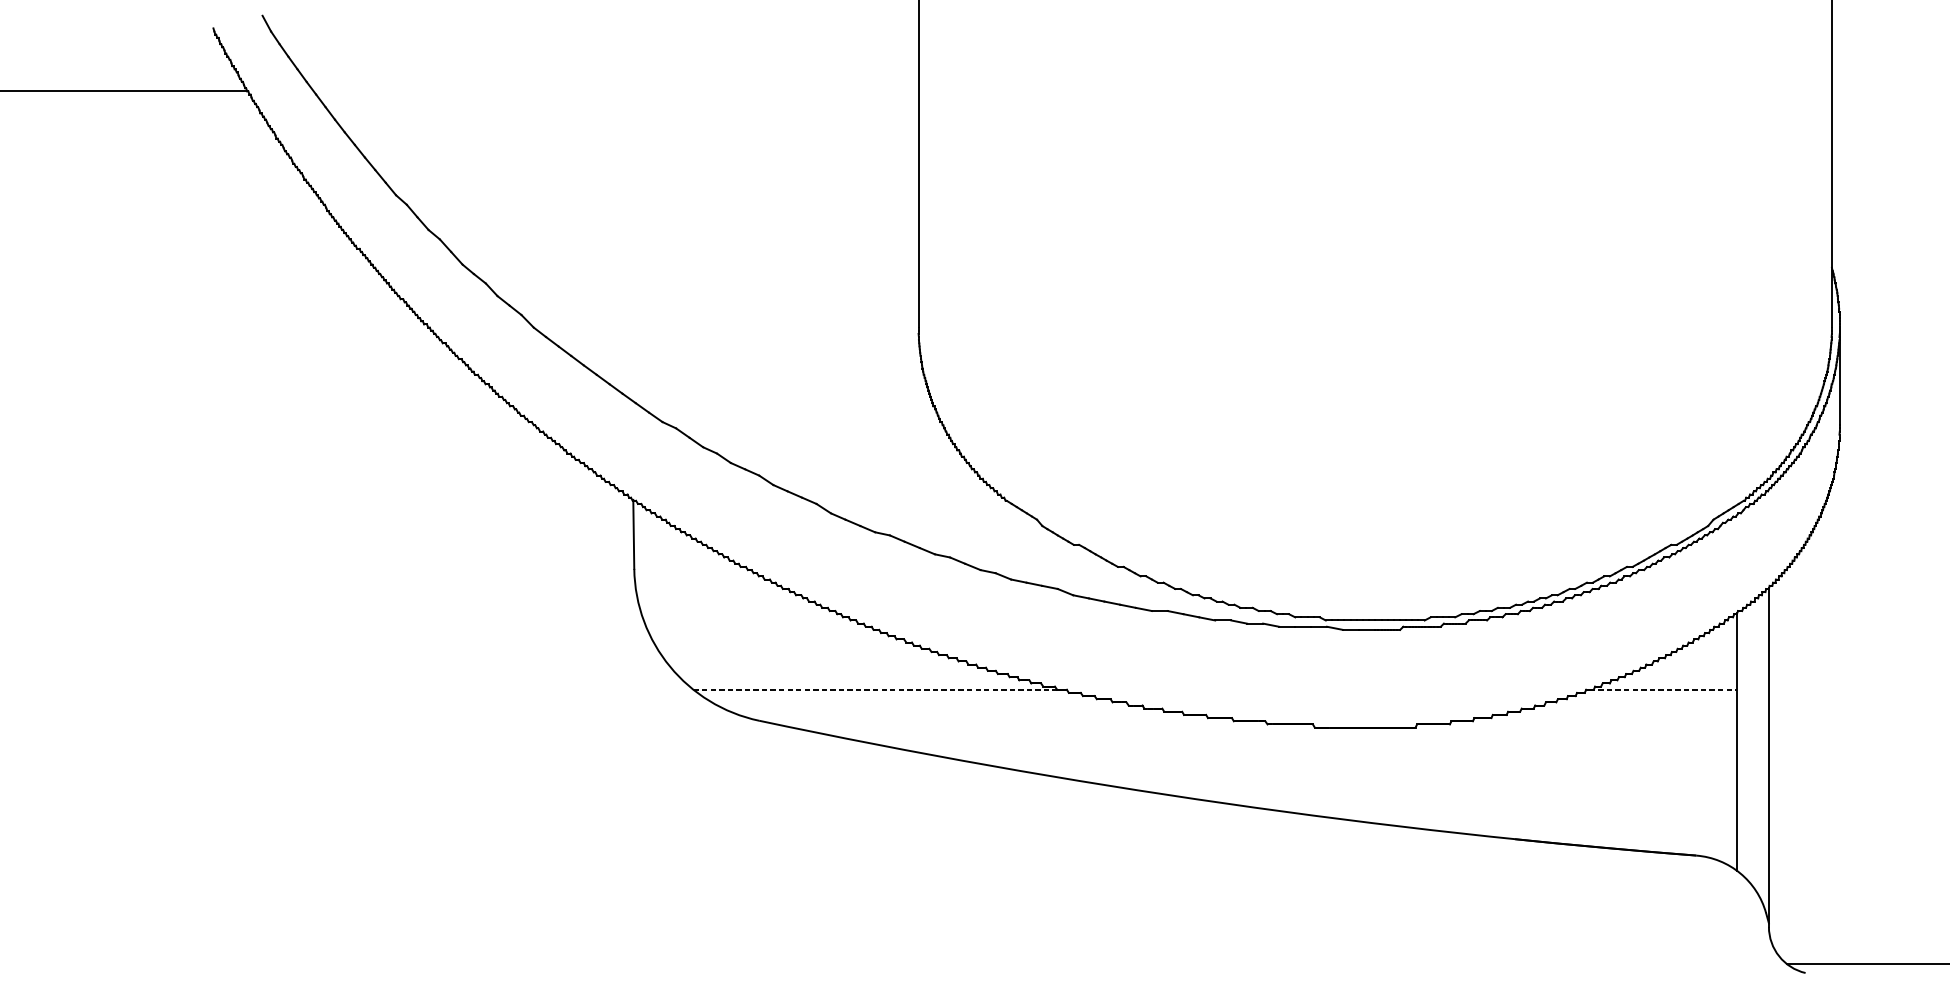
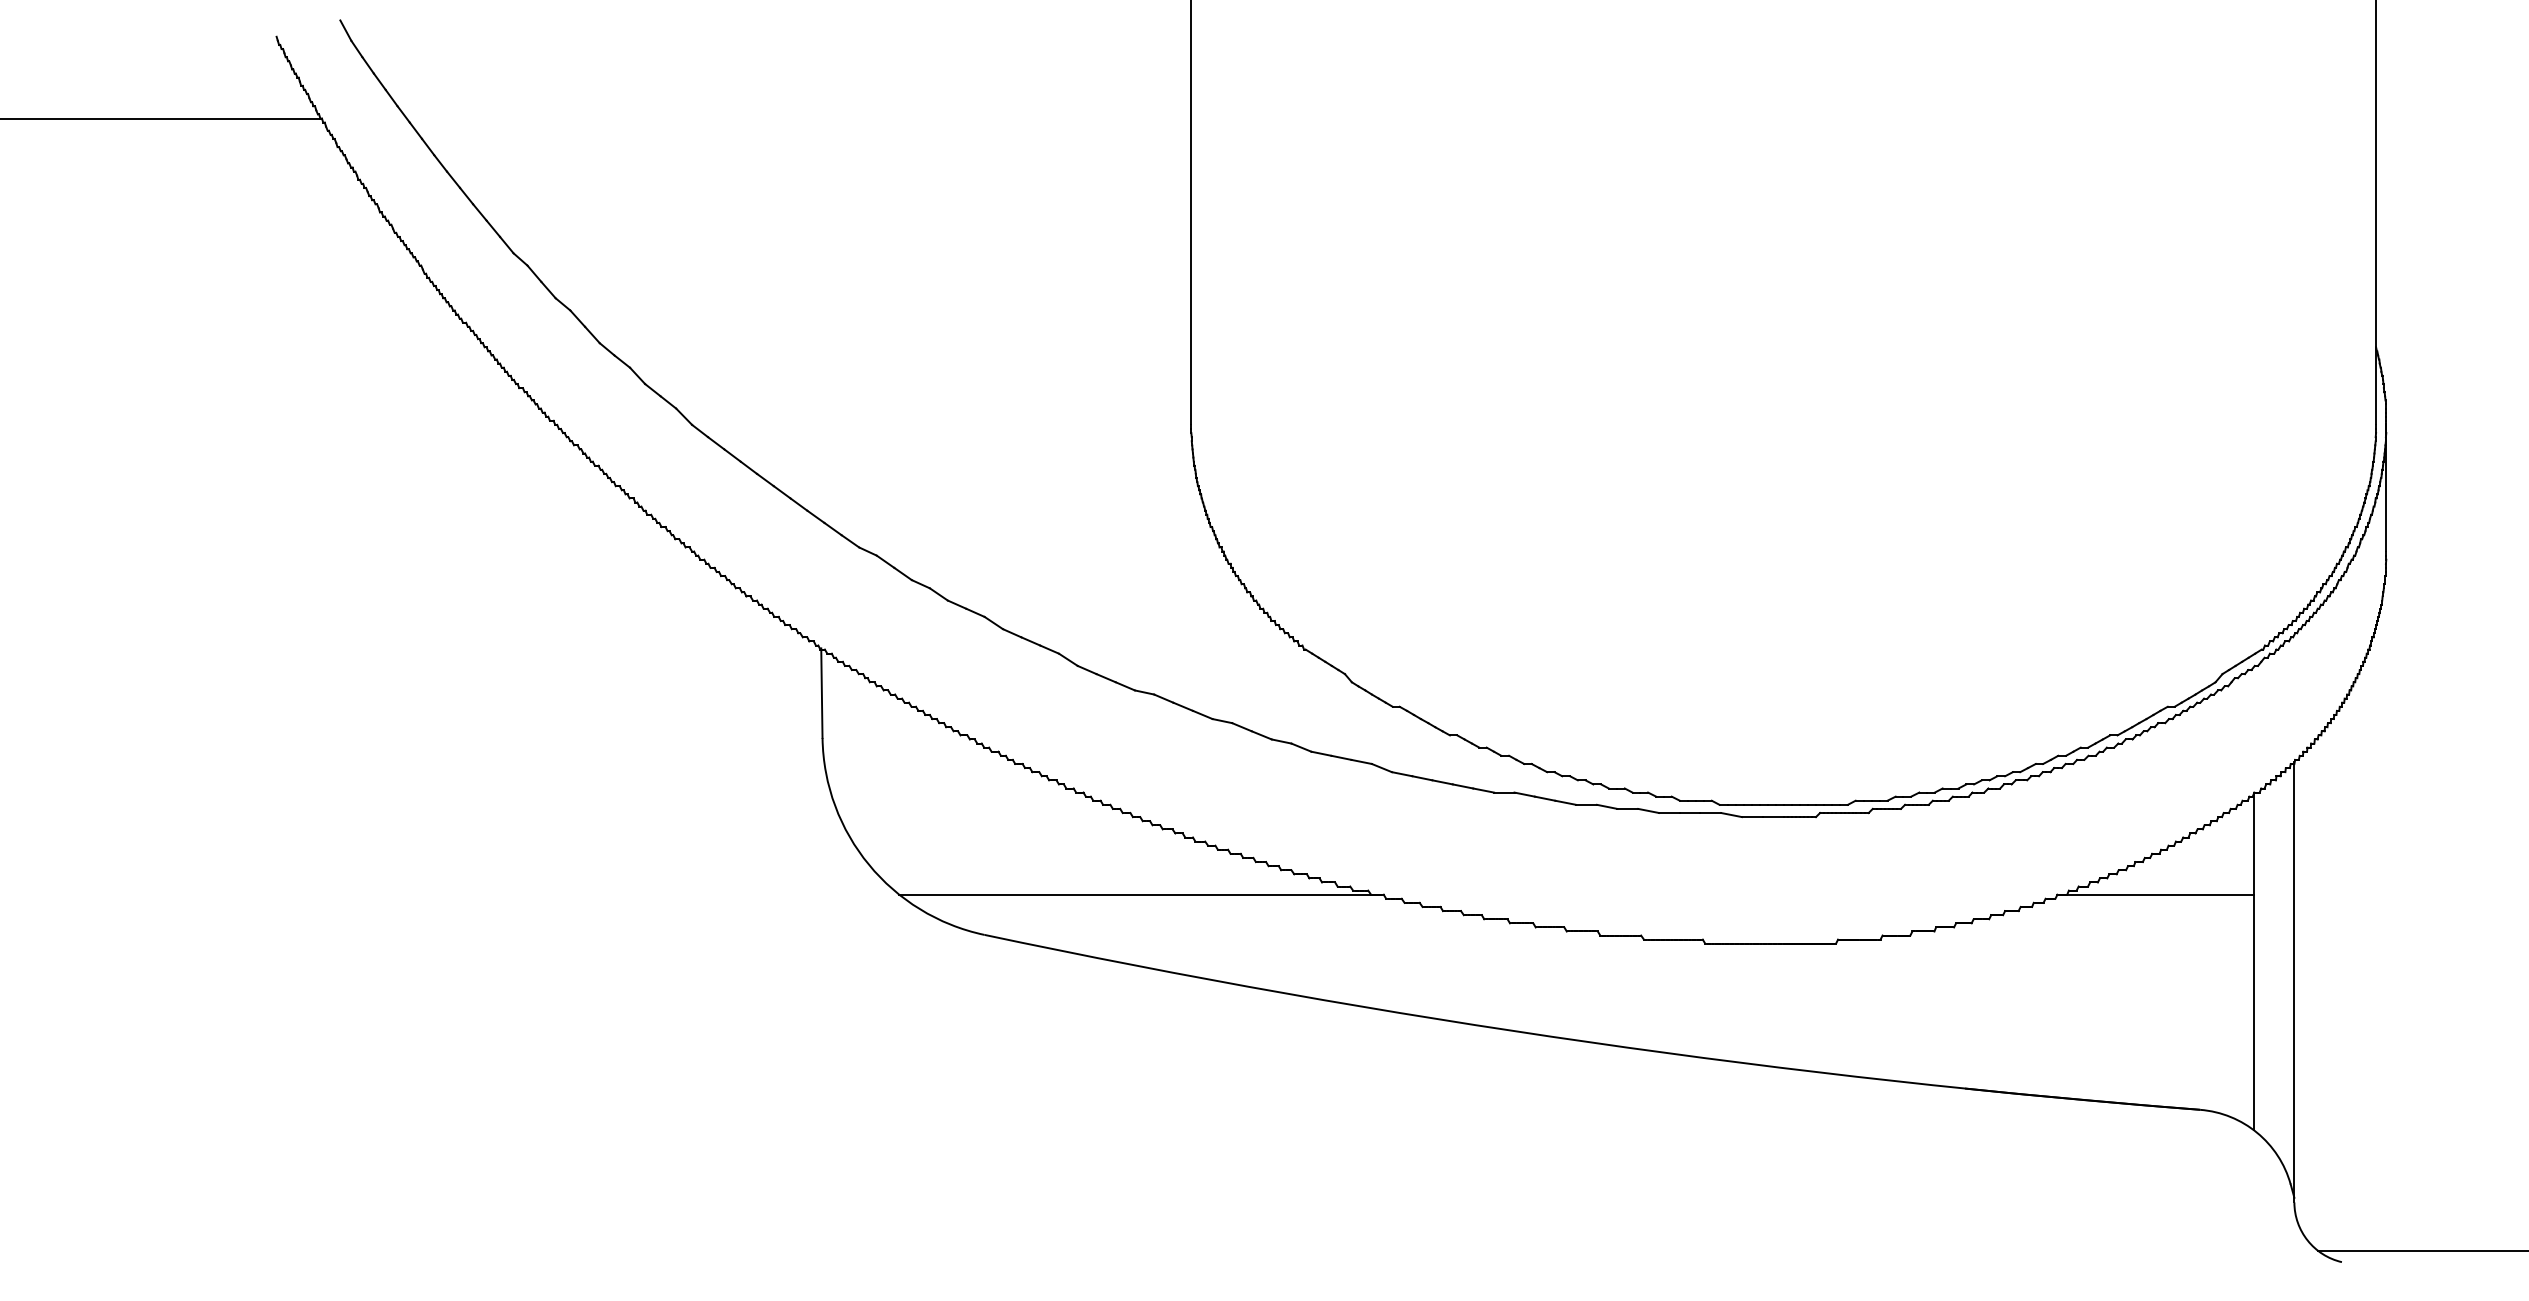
line: (877, 689) -> (1138, 894), dashed -> solid
line: (1663, 689) -> (2157, 894), dashed -> solid

